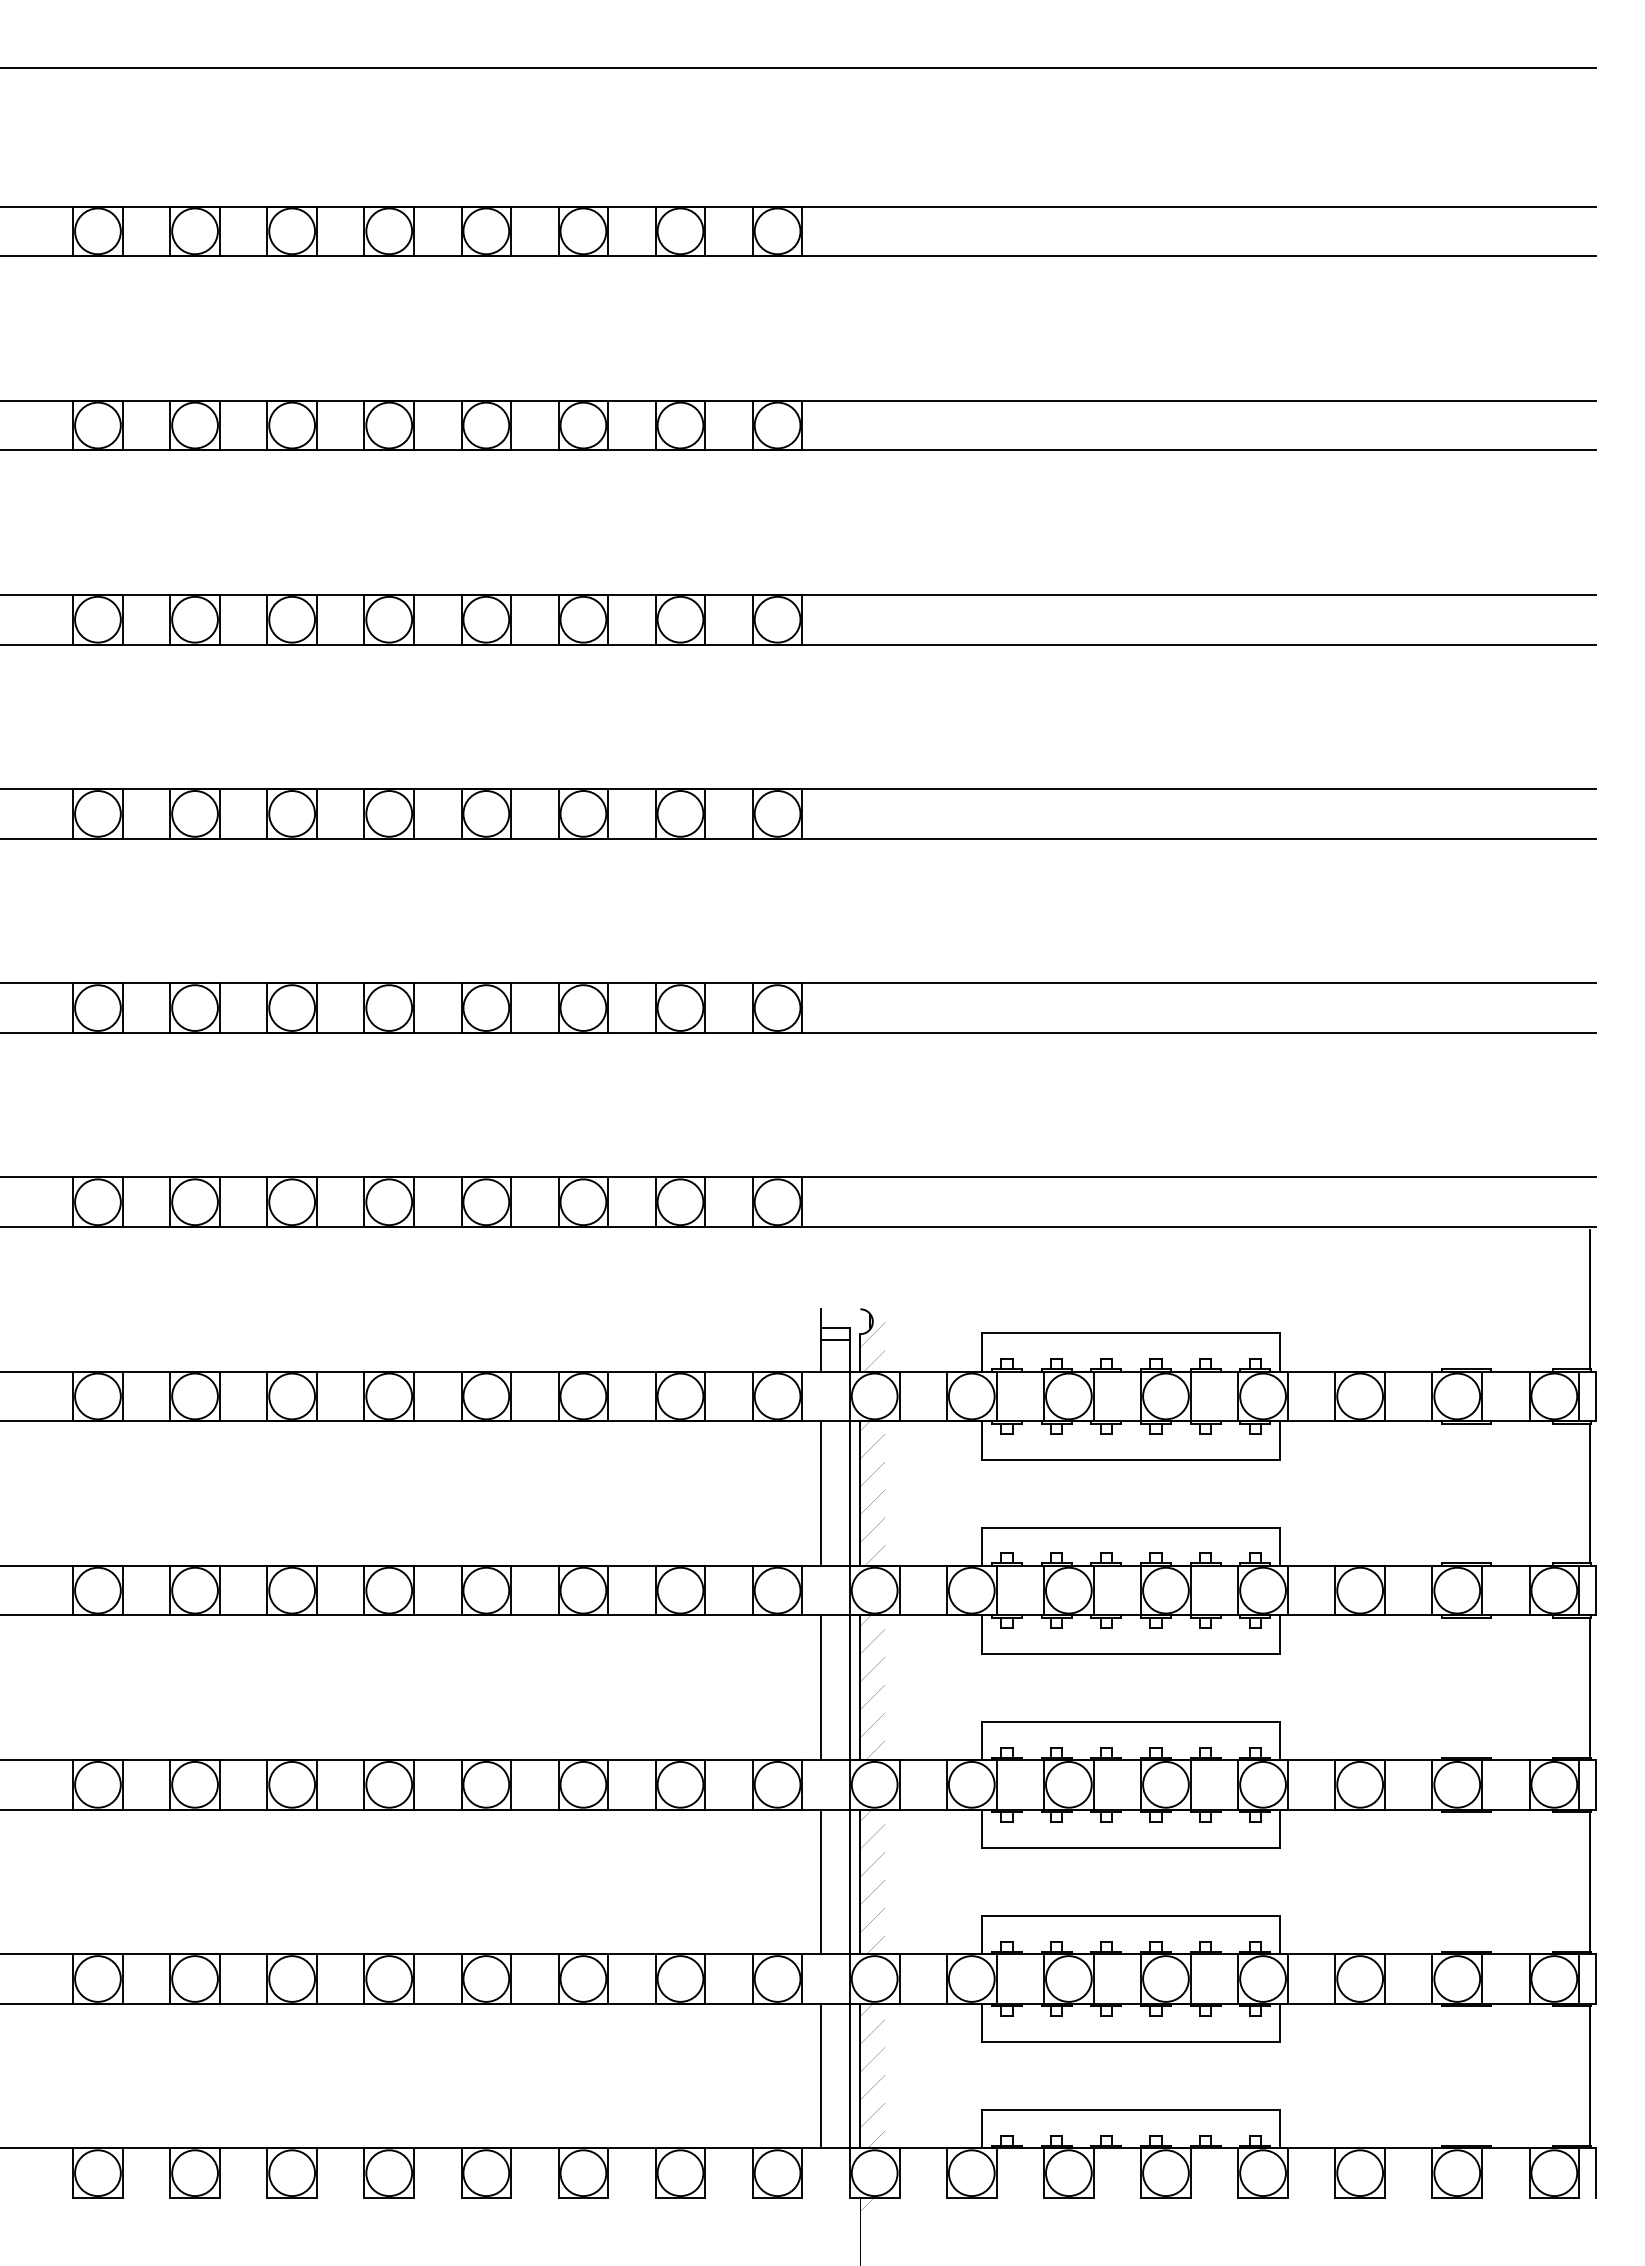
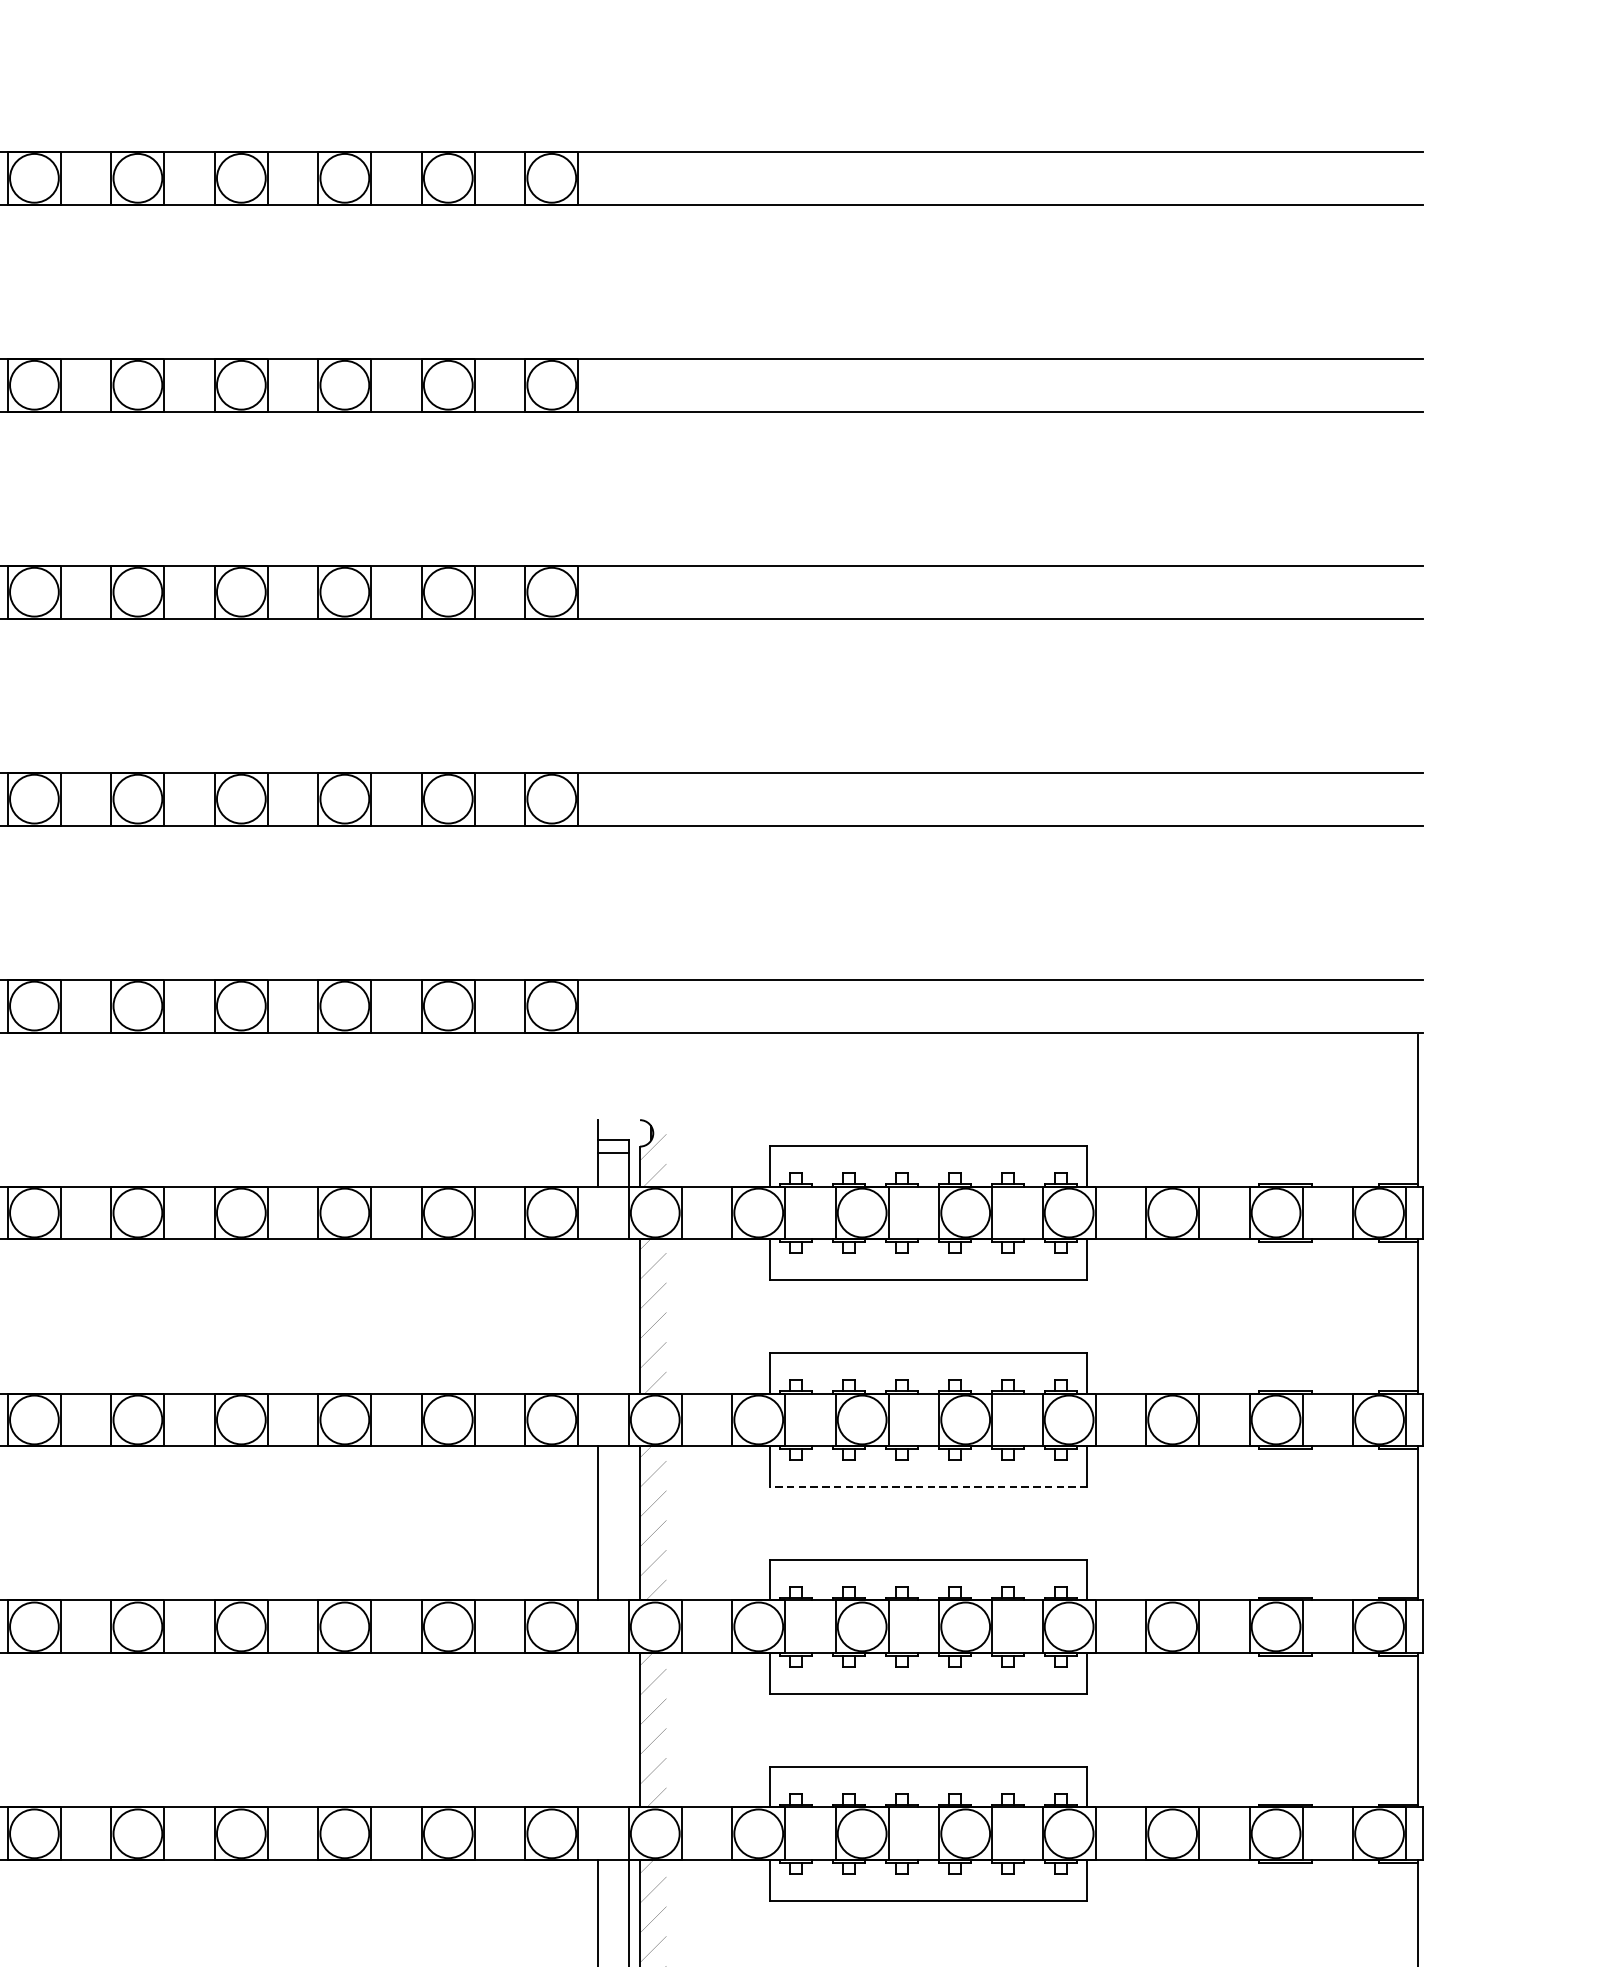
line: (820, 1493) -> (597, 1316), removed
line: (850, 1493) -> (629, 1316), removed
line: (1131, 1653) -> (928, 1486), solid -> dashed
line: (850, 1687) -> (629, 1523), removed
line: (820, 1881) -> (597, 1729), removed
line: (850, 1881) -> (629, 1729), removed

